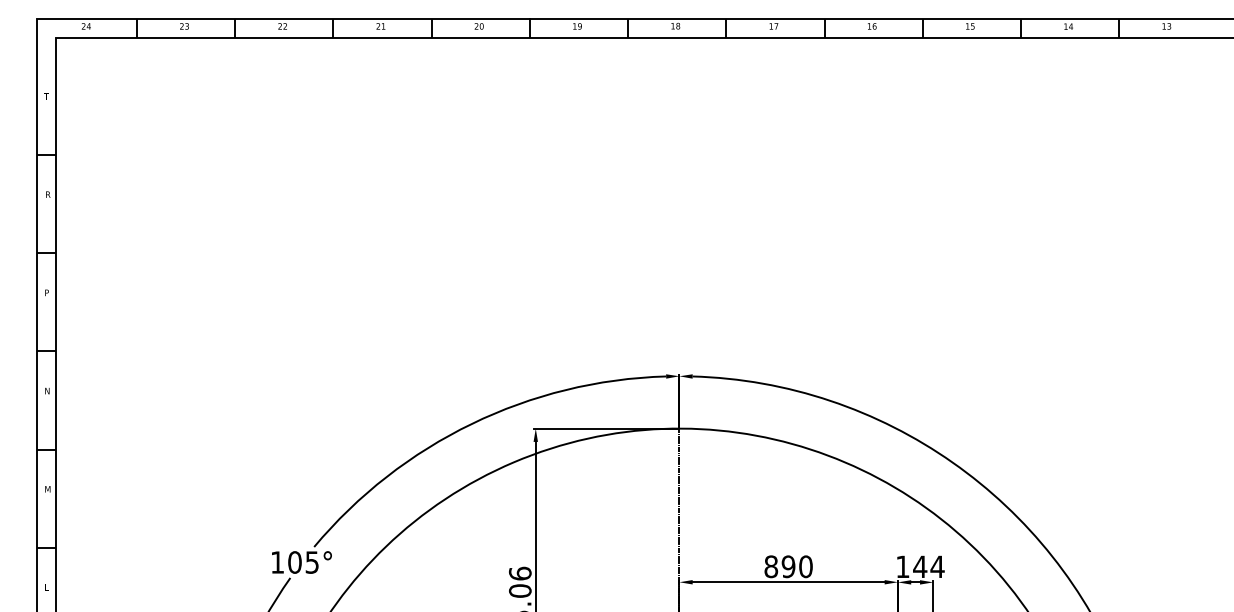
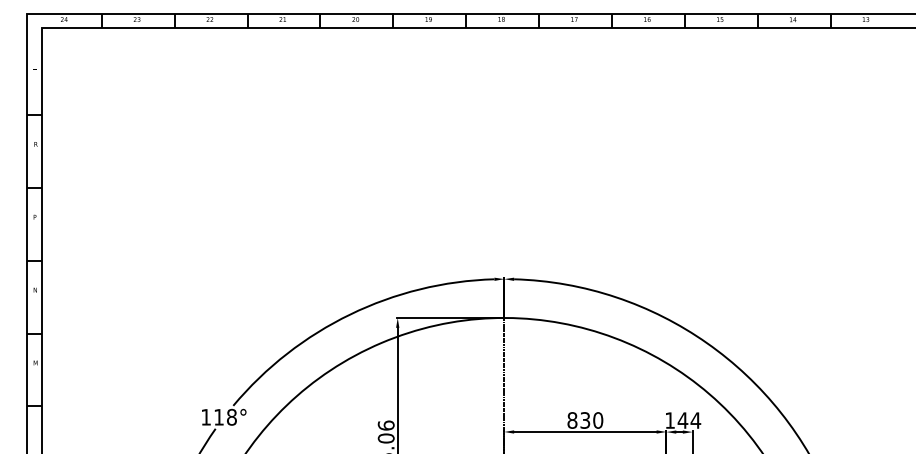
text: (303, 561) -> (225, 416), 105° -> 118°
text: (788, 566) -> (585, 420), 890 -> 830

